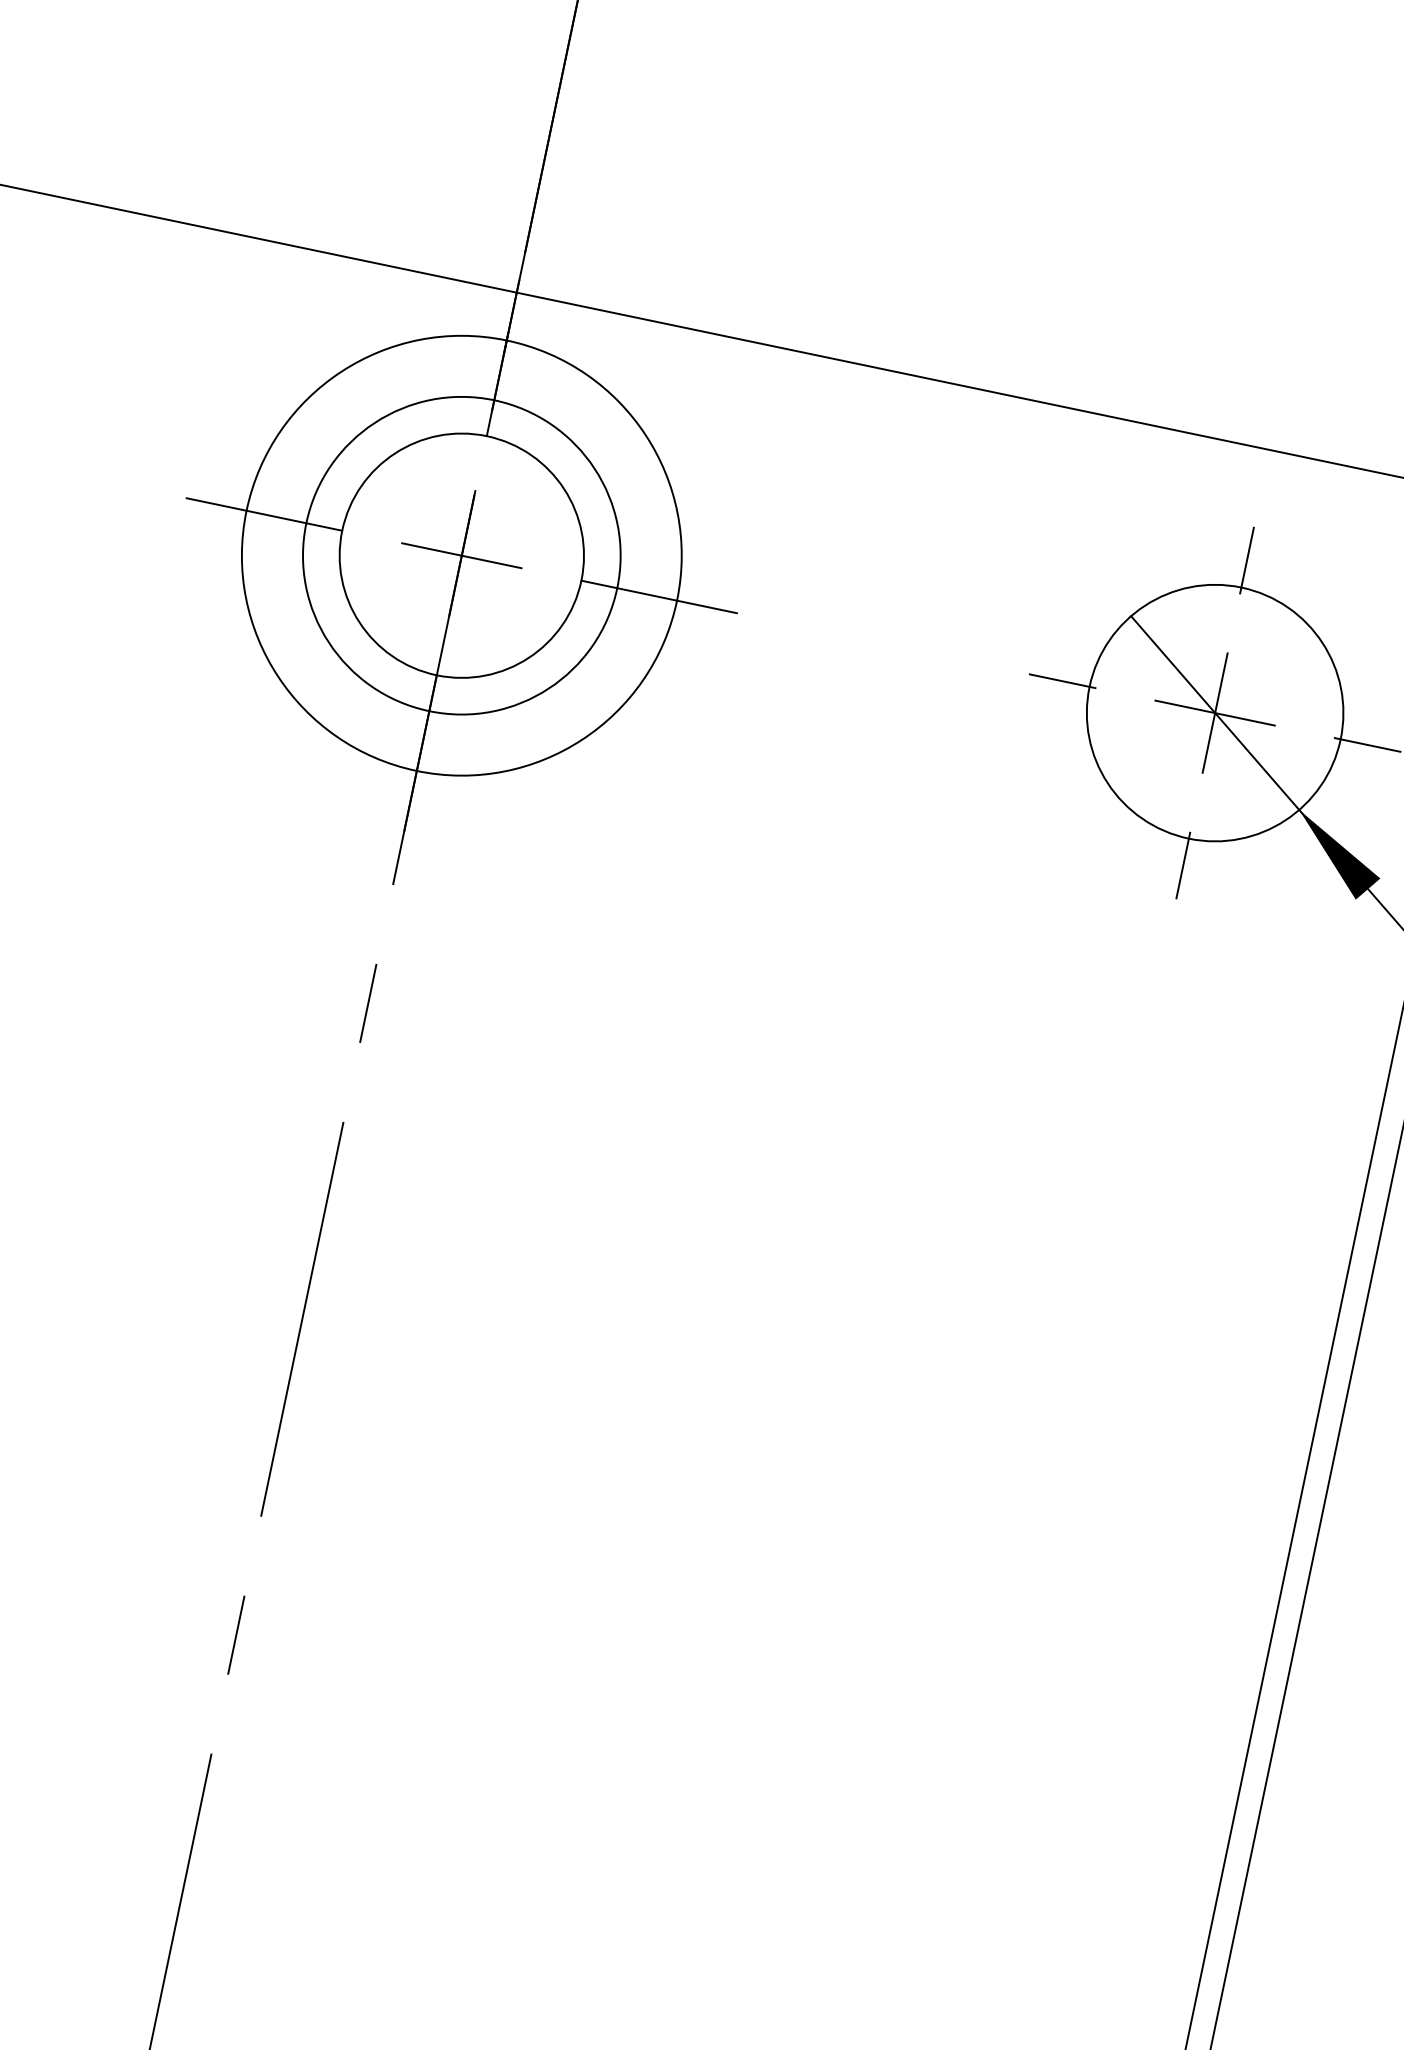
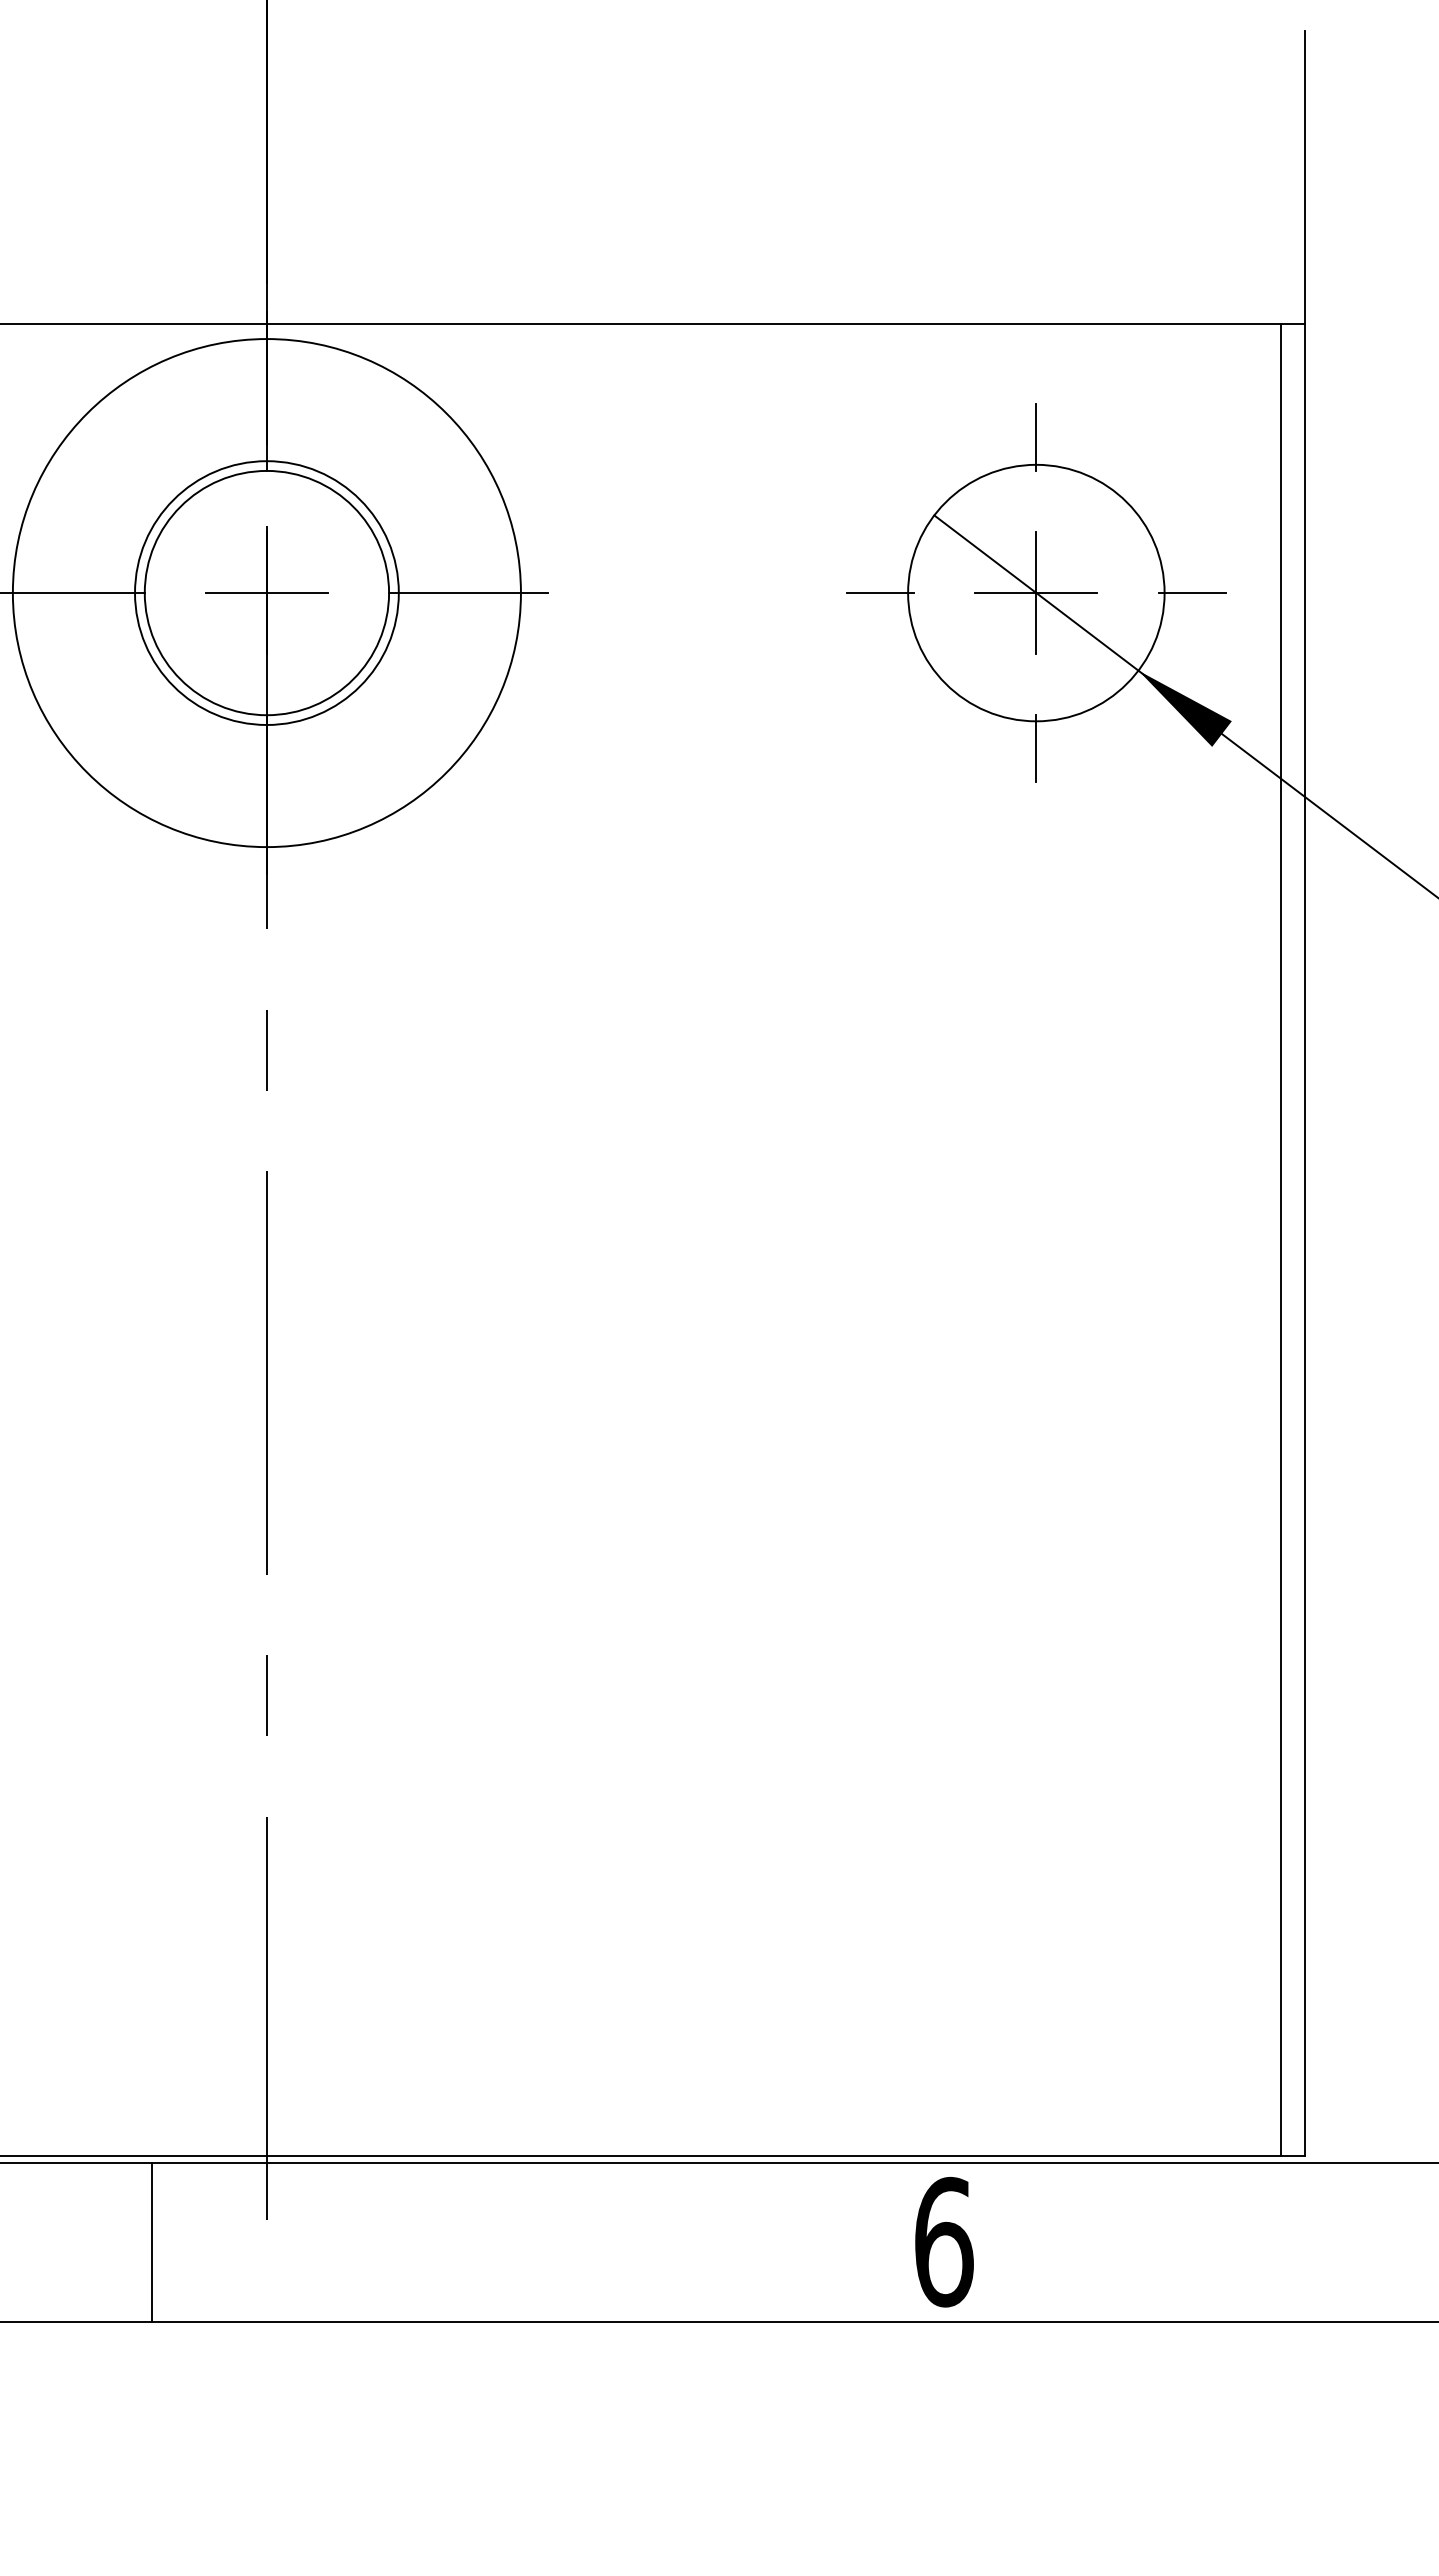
circle: (461, 555) -> (266, 592), size x0.6
circle: (461, 555) -> (266, 592), size x1.6

